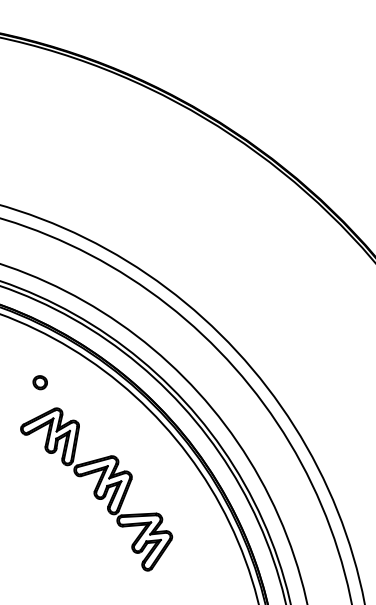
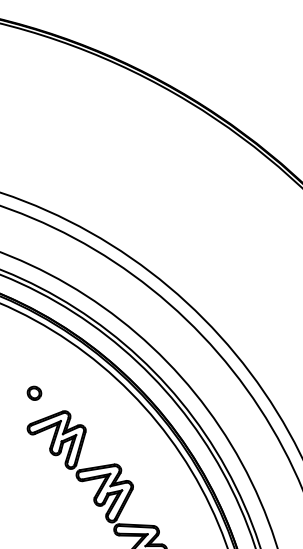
part: (39, 382) -> (33, 393), moved

